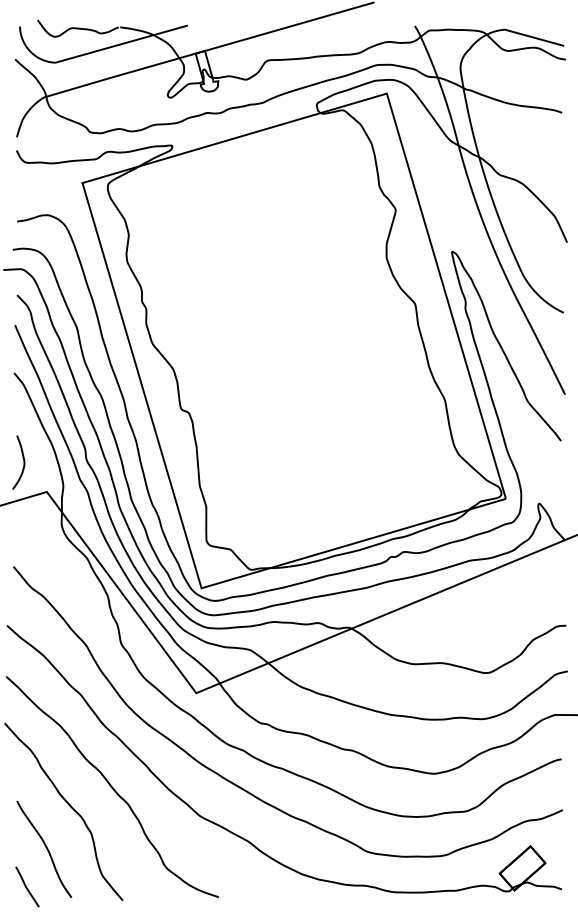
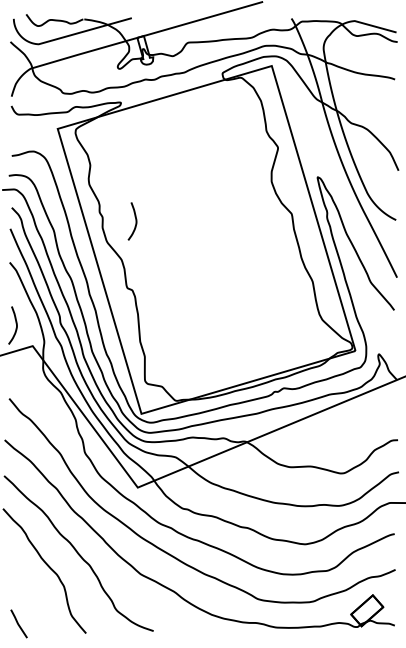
curve: (193, 314) -> (135, 221), added
curve: (45, 847) -> (31, 596), removed

